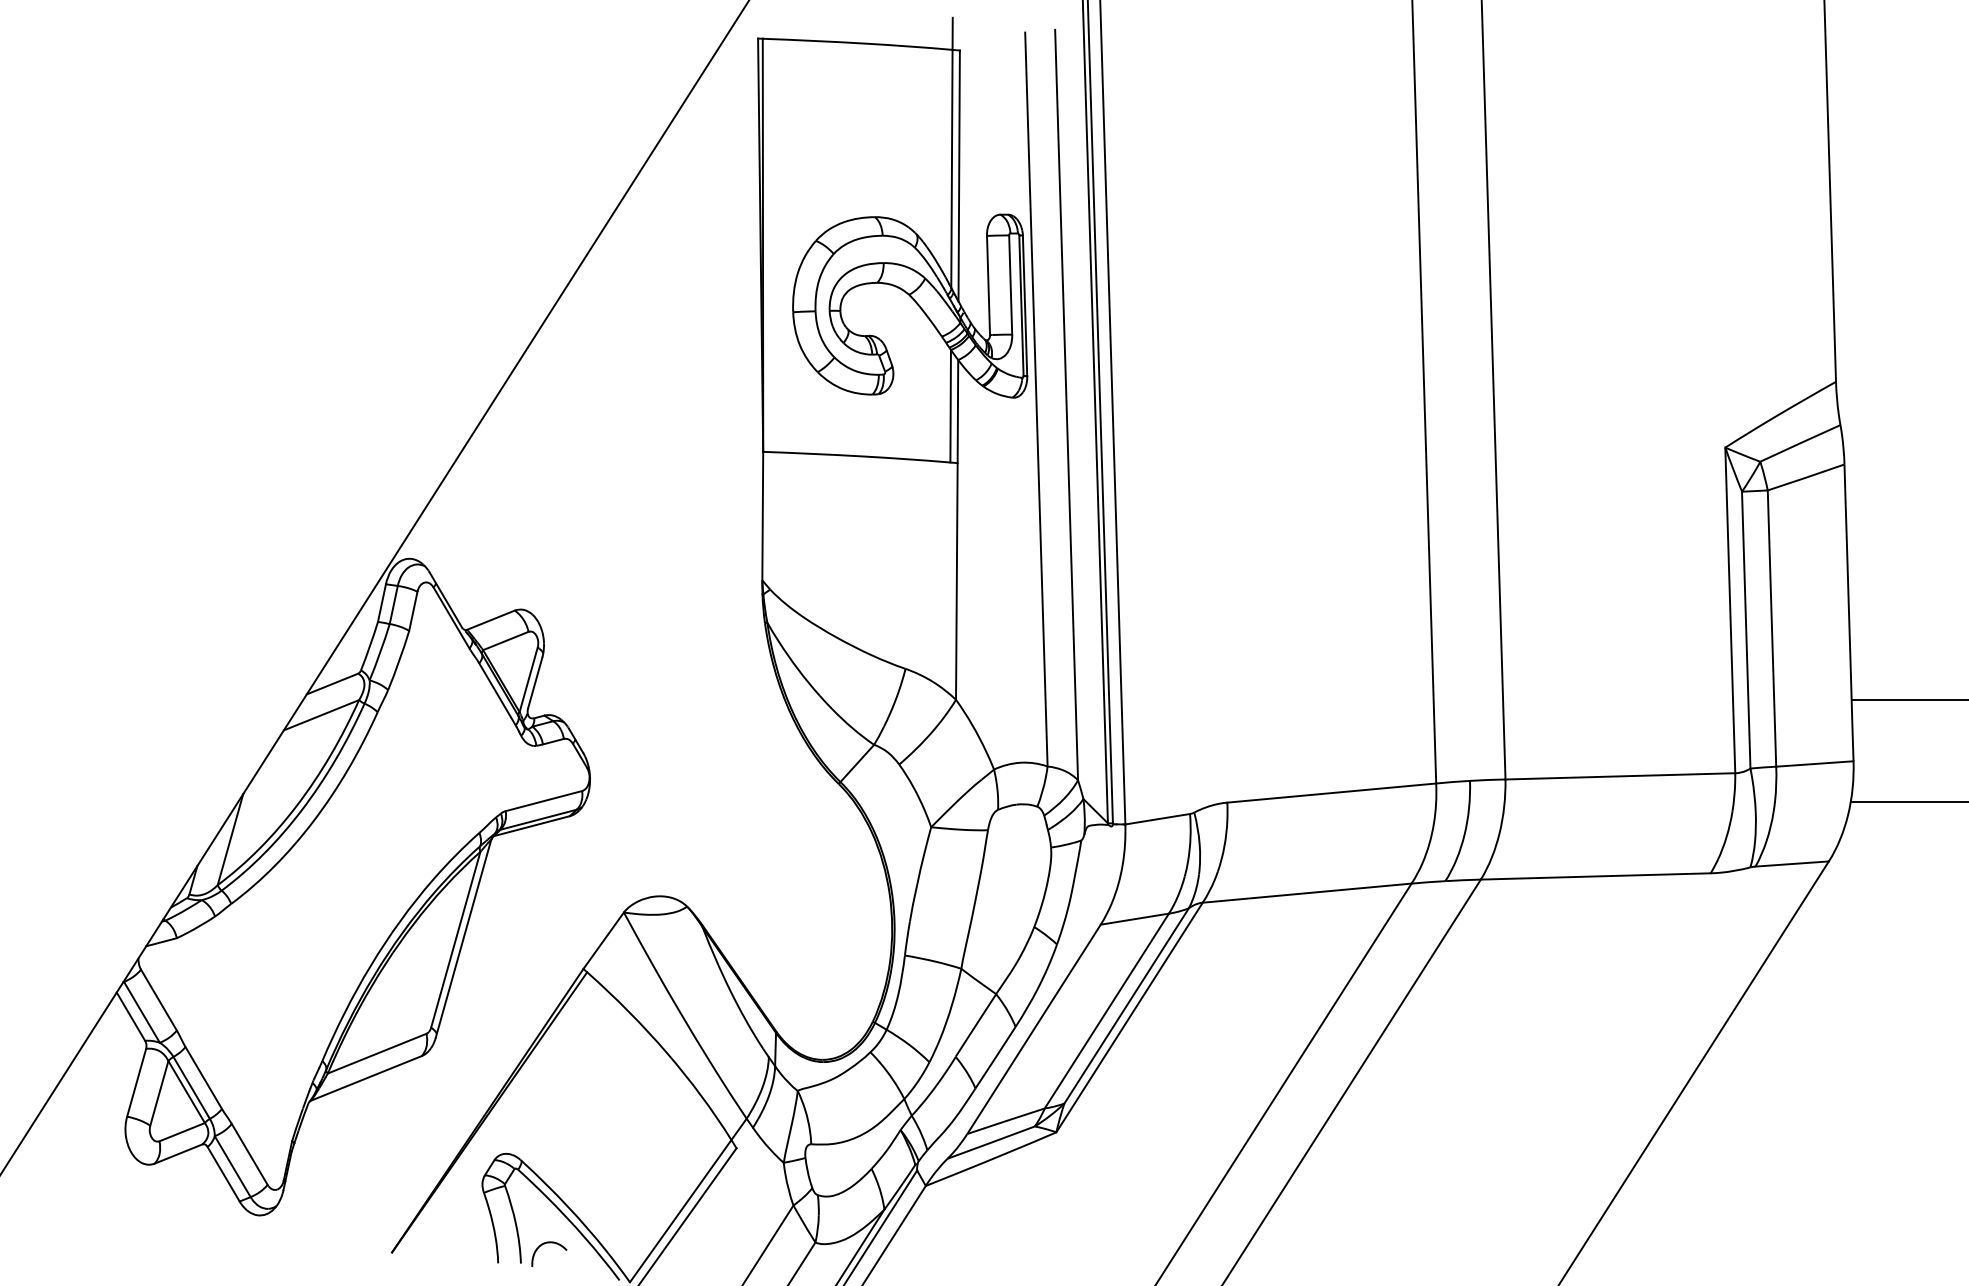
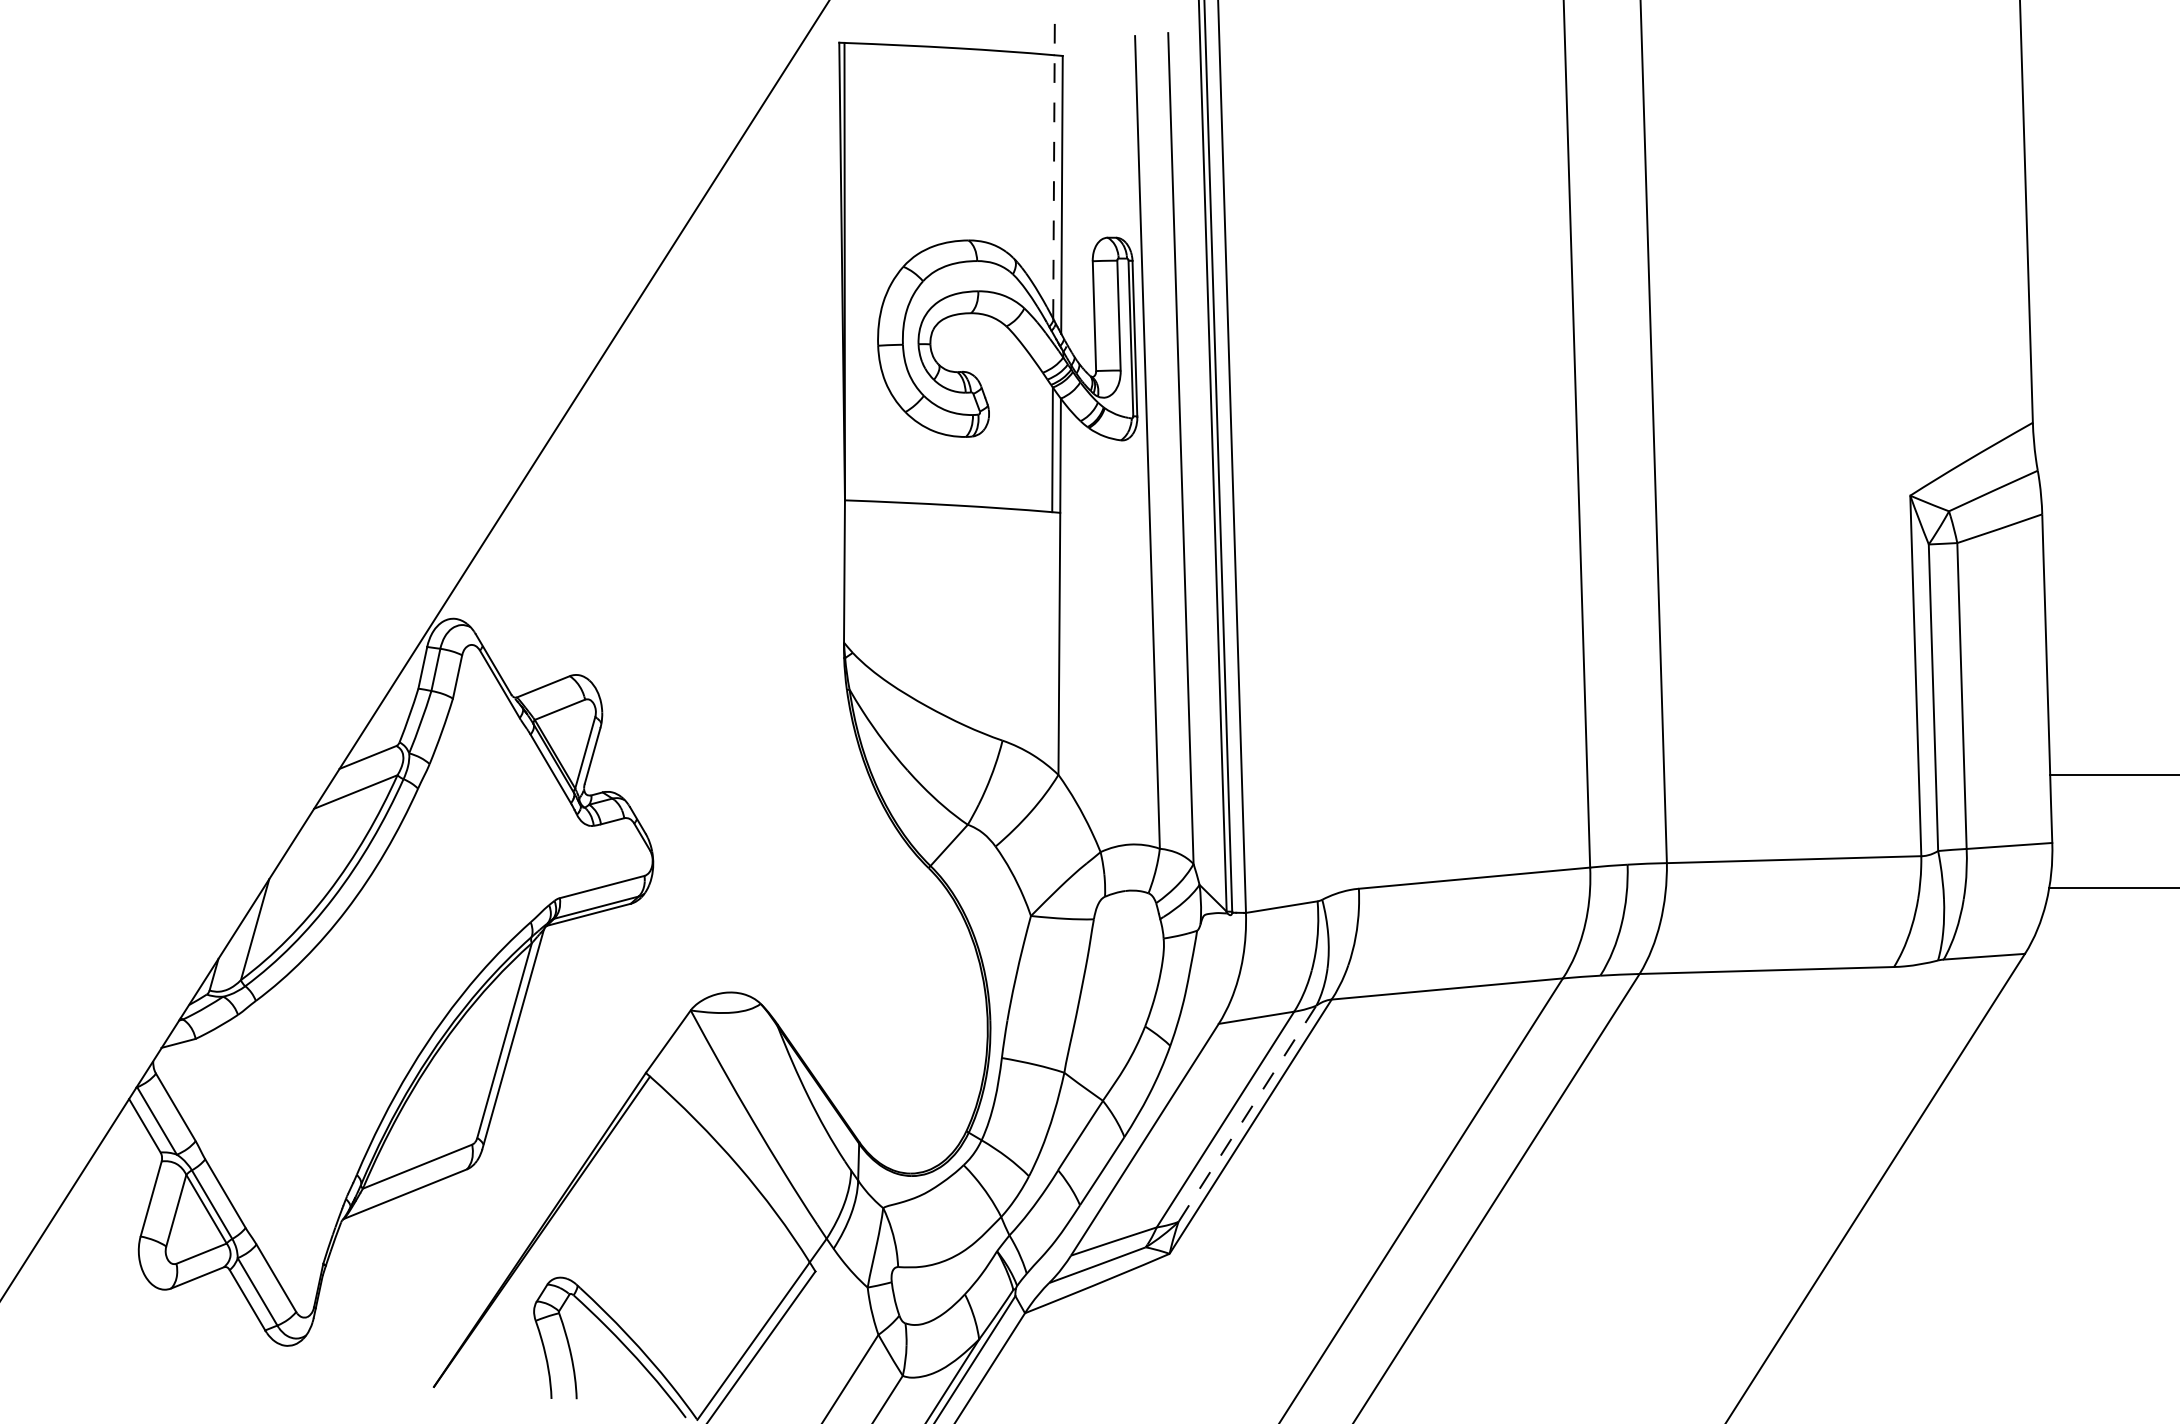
line: (952, 153) -> (1054, 169), solid -> dashed
line: (1126, 1005) -> (1247, 1113), solid -> dashed
curve: (546, 1244) -> (604, 1377), removed

